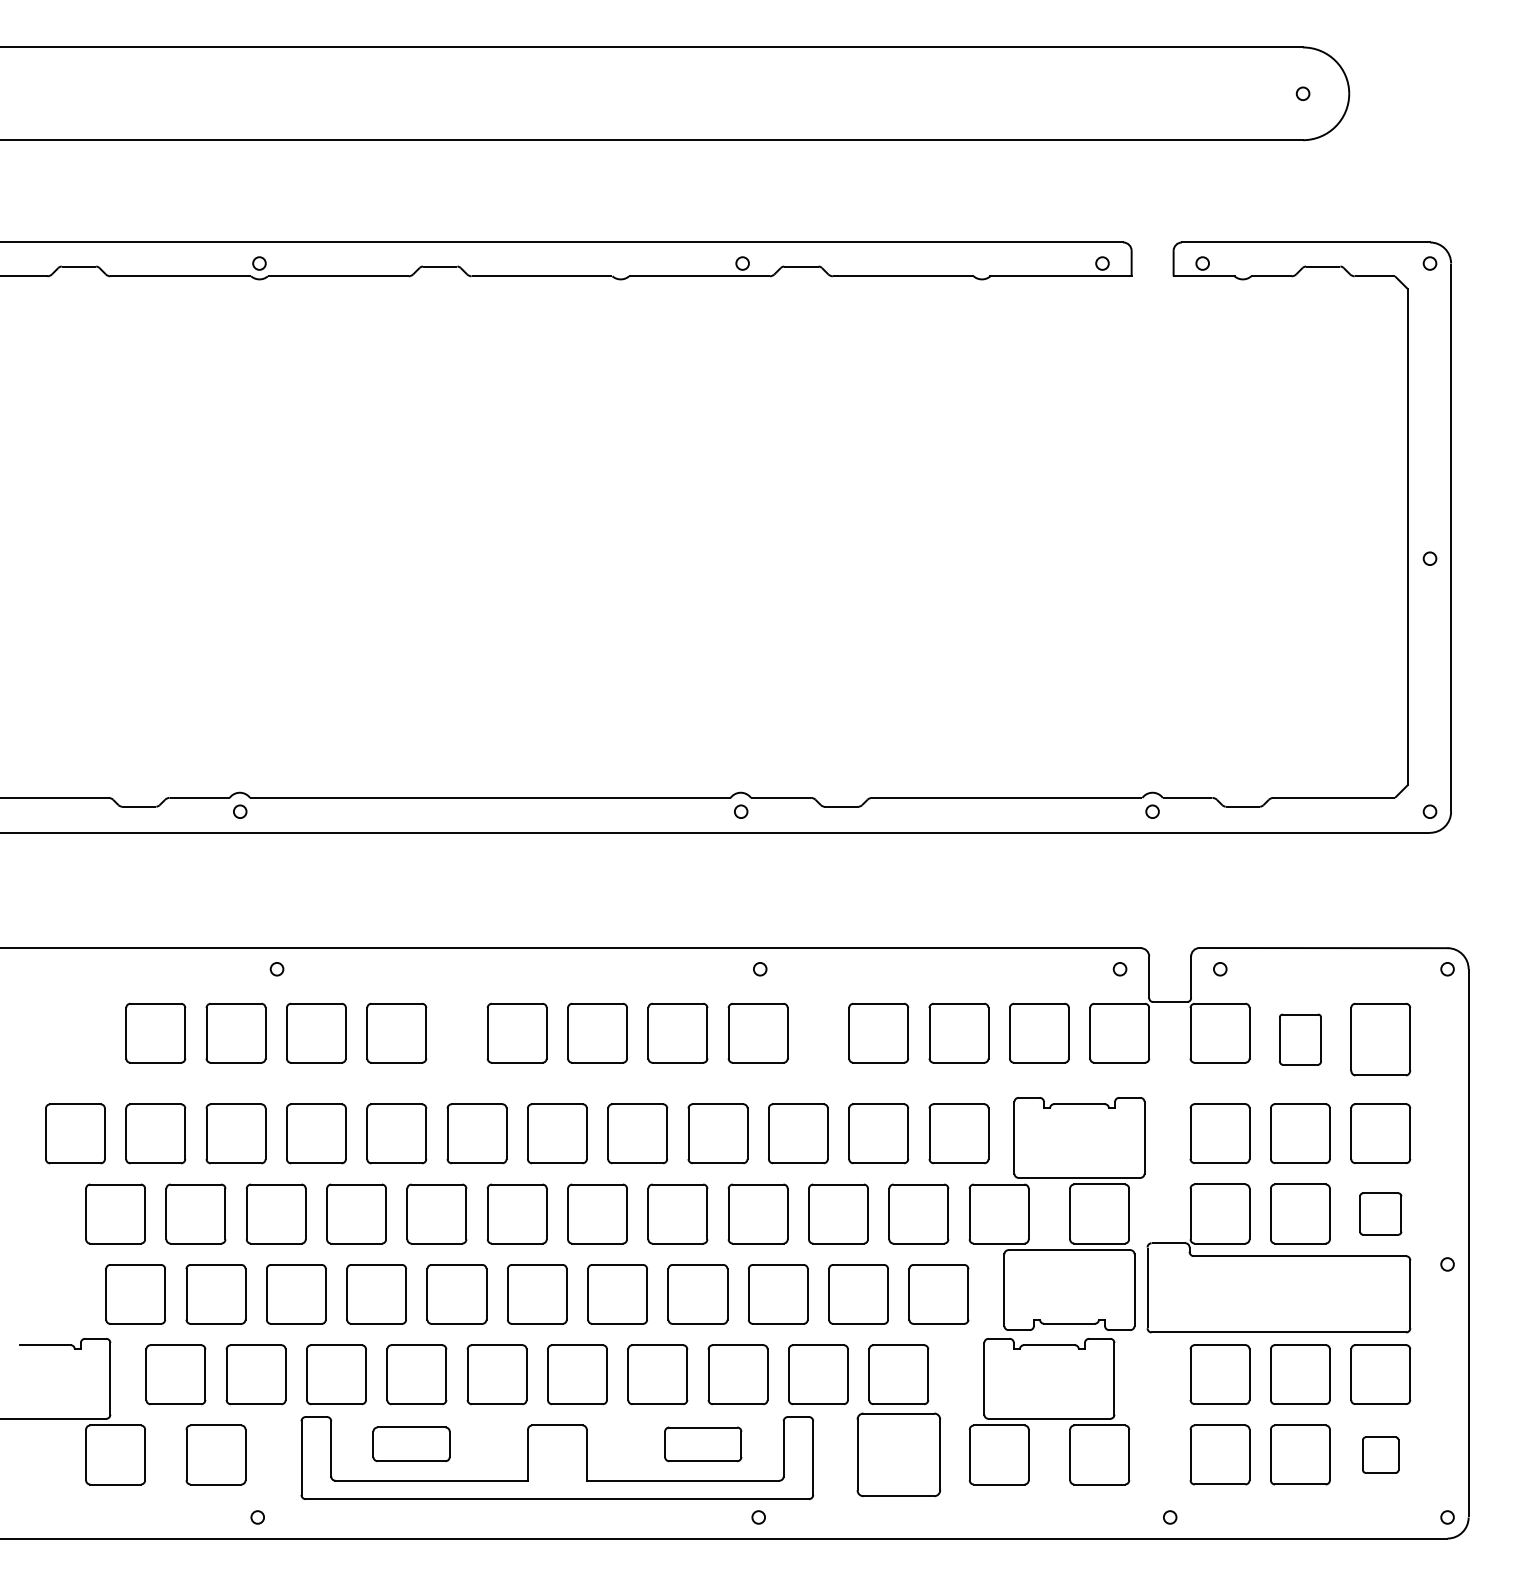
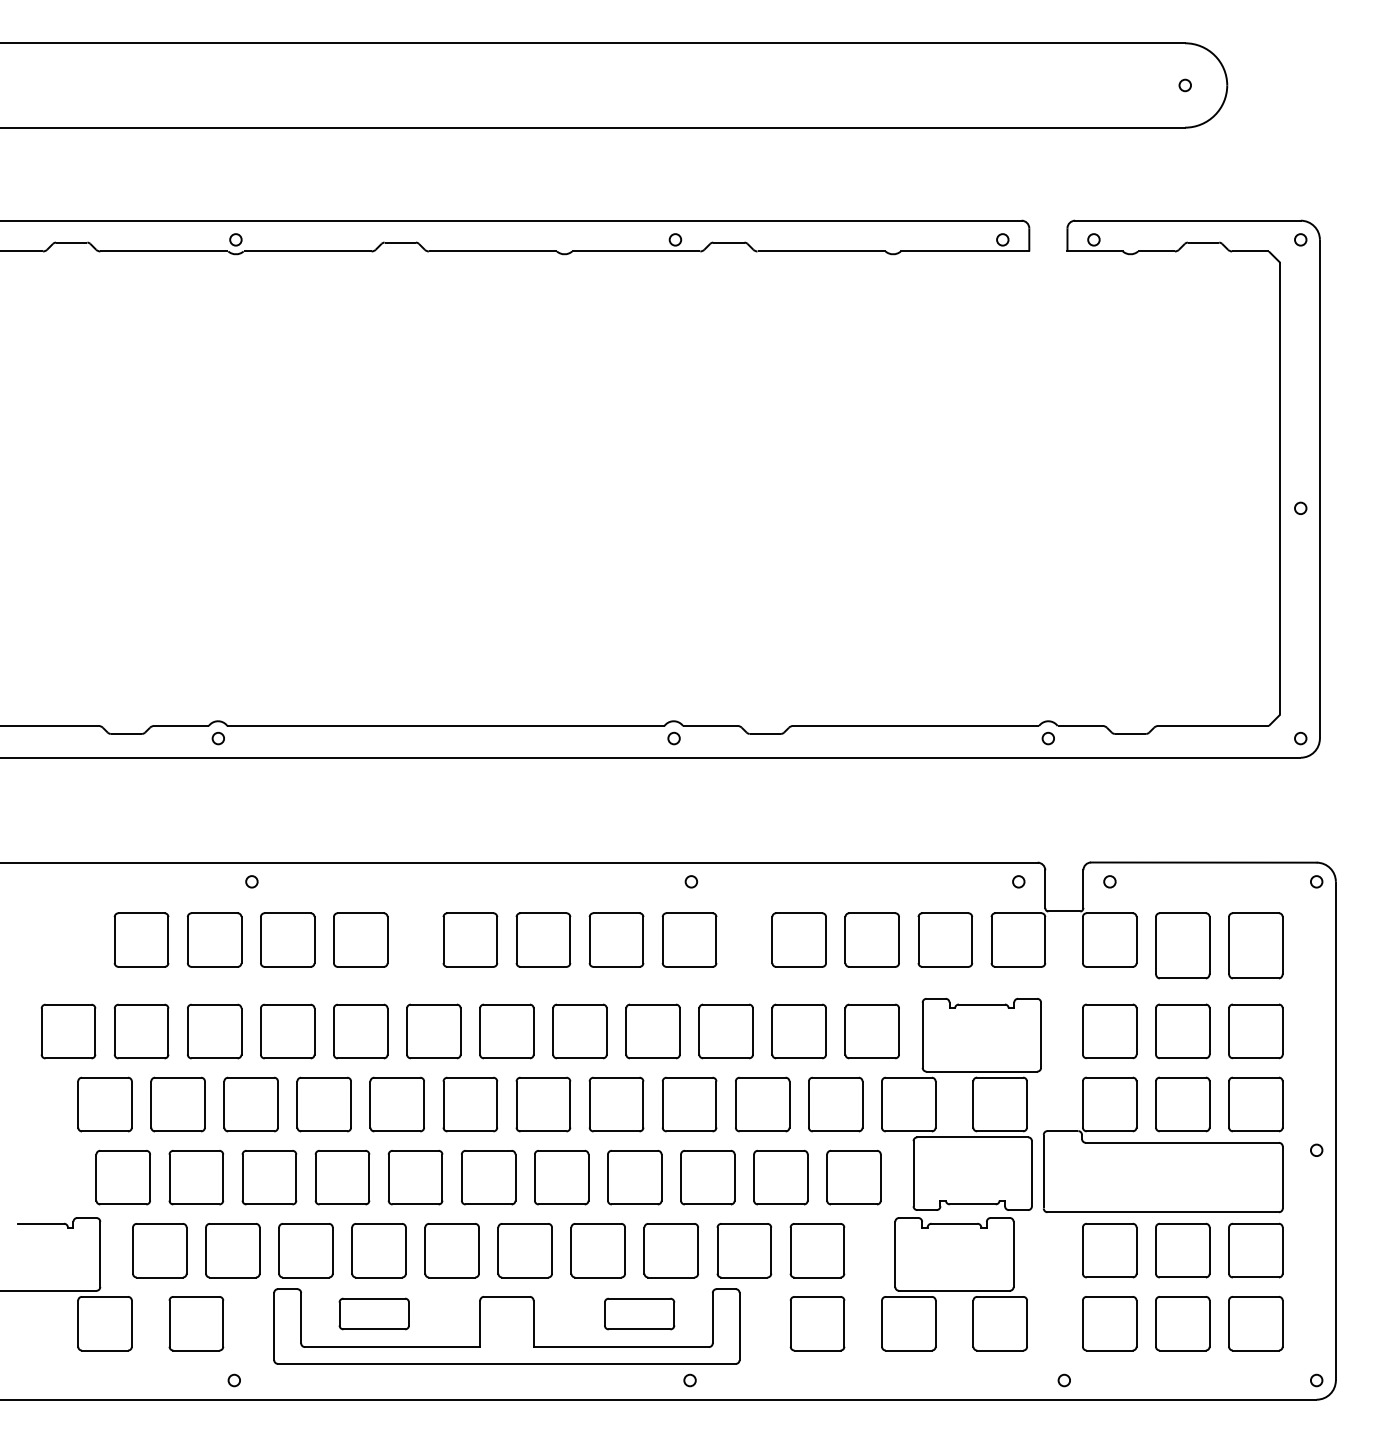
part: (1300, 1039) -> (1182, 945), size x1.43
part: (1380, 1214) -> (1255, 1104), size x1.43
part: (898, 1454) -> (817, 1323), size x0.71
part: (1380, 1454) -> (1255, 1323), size x1.67

